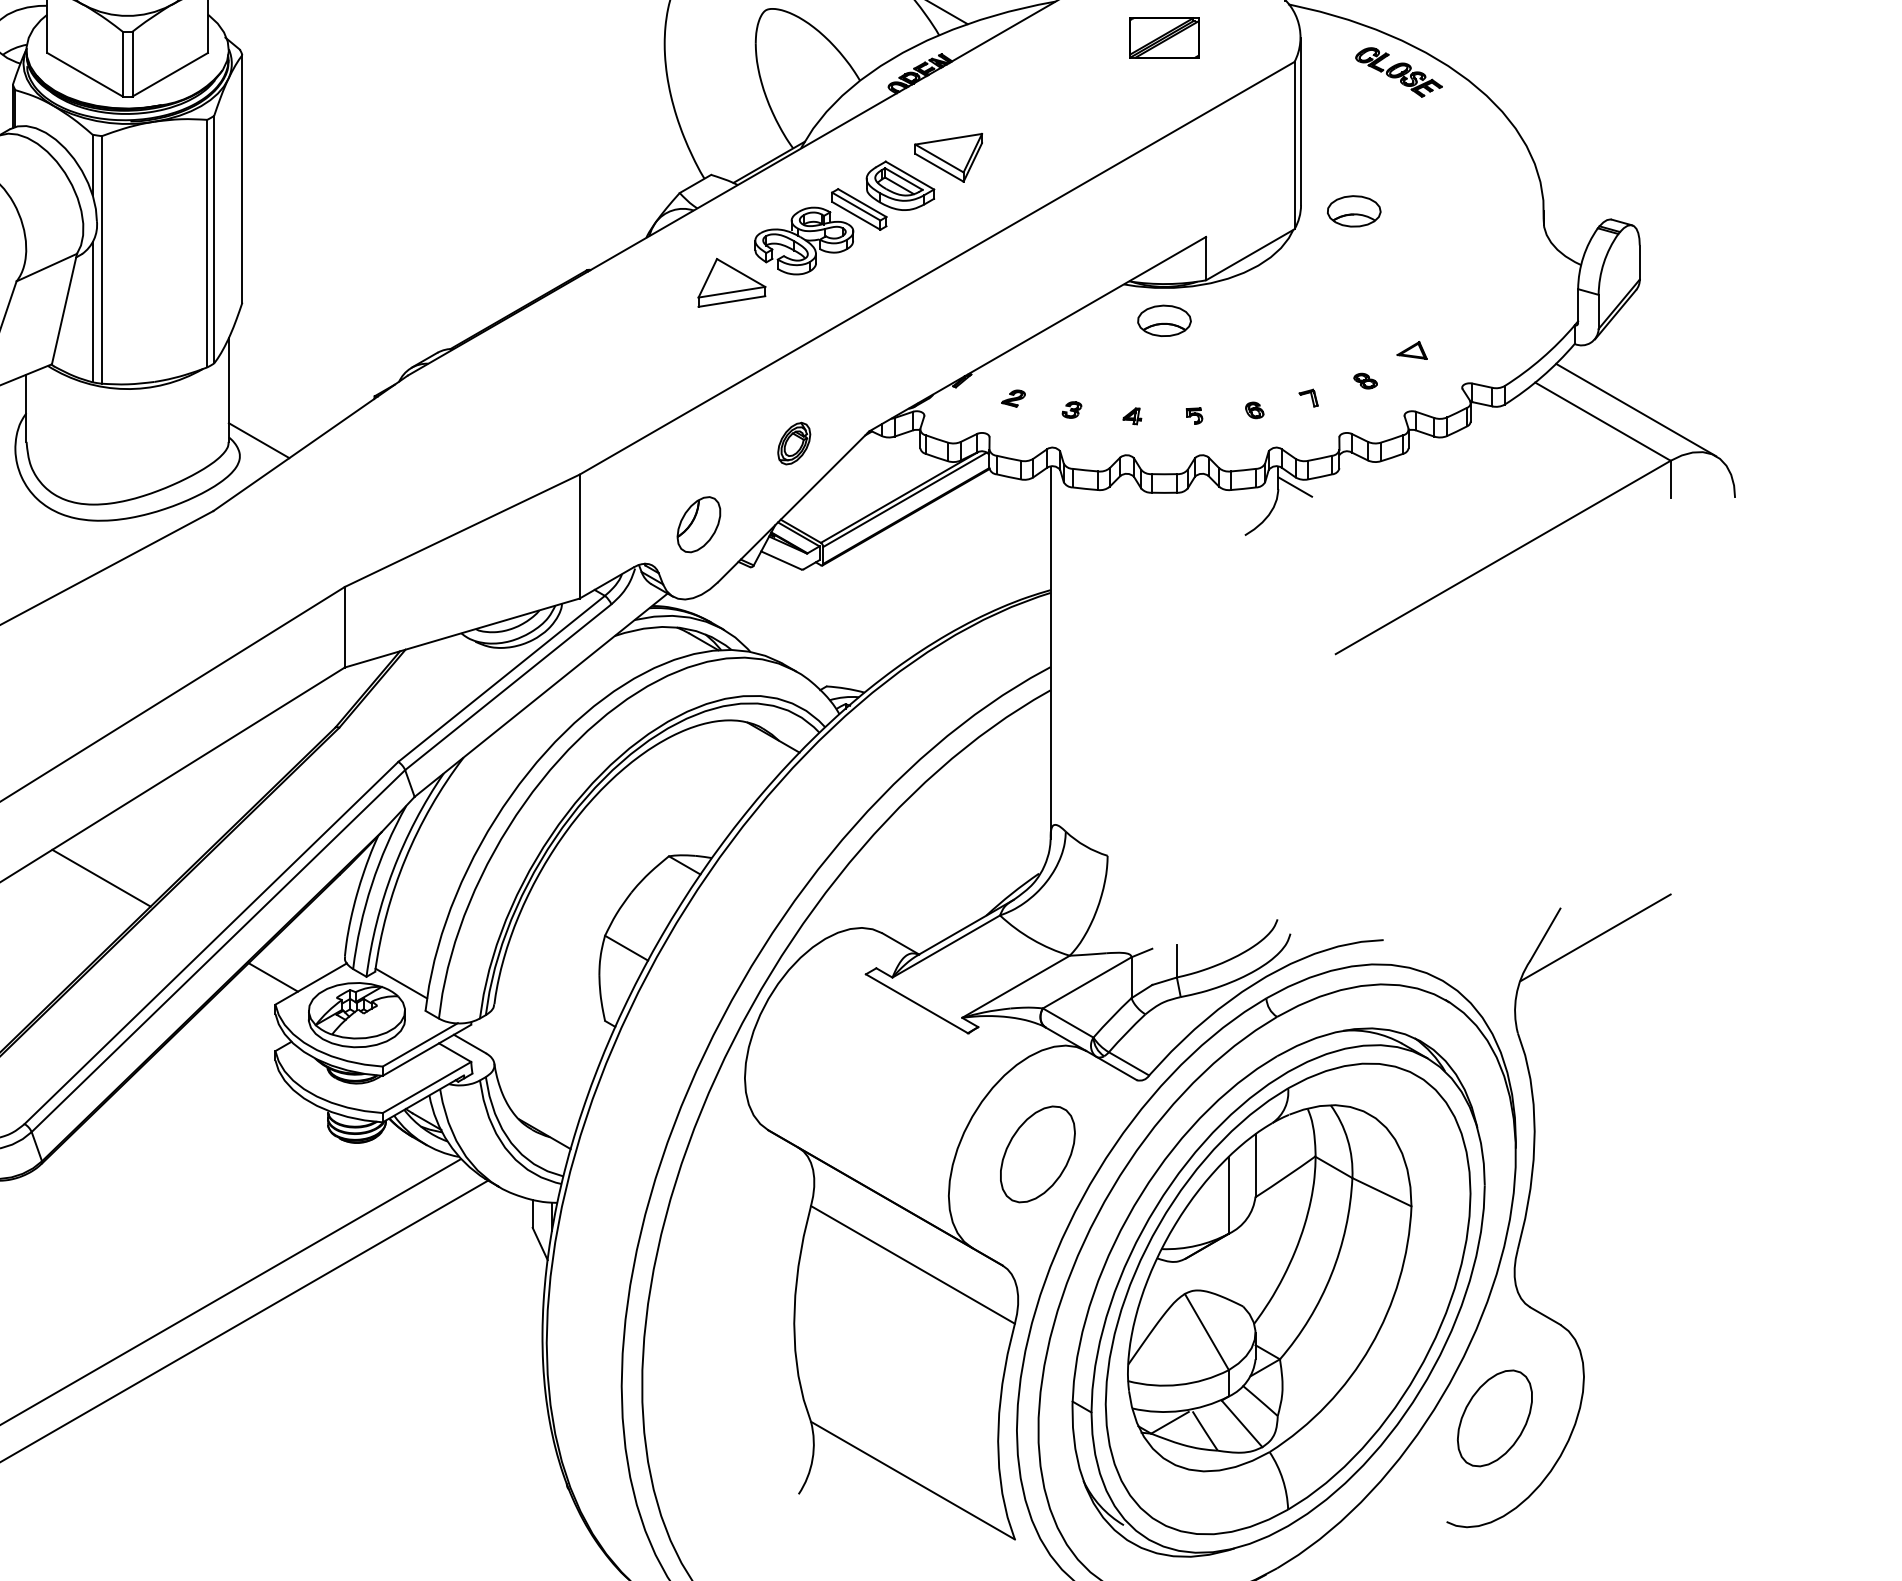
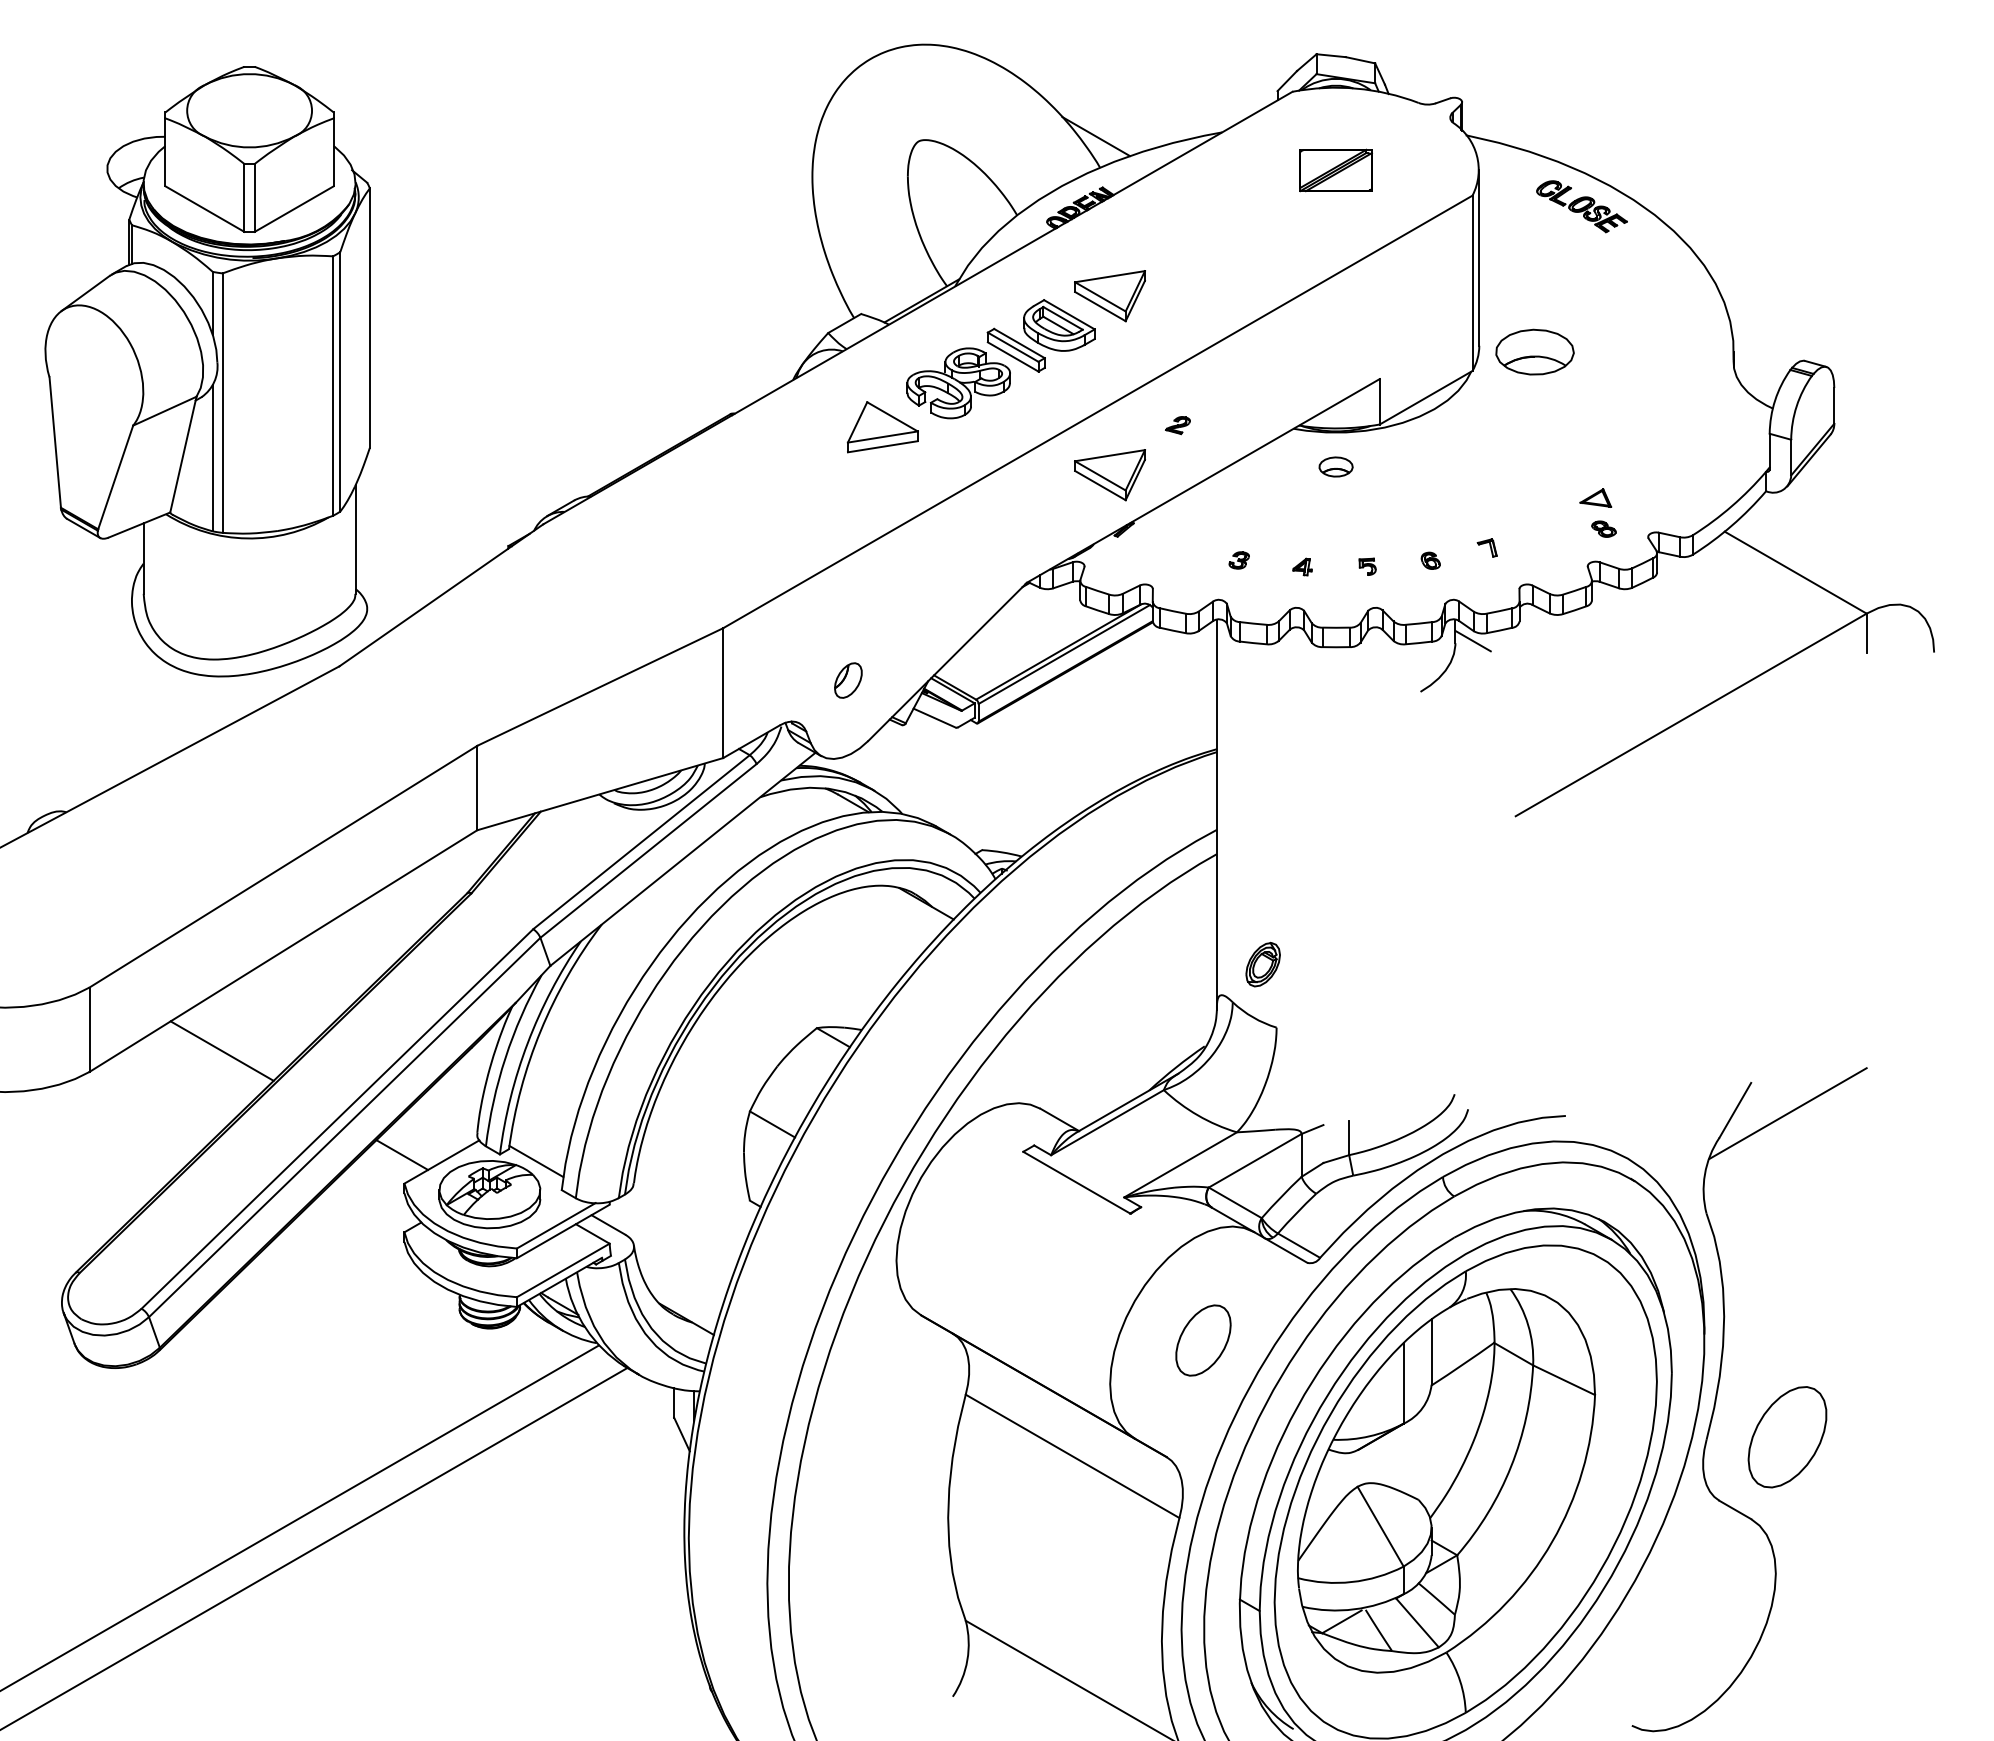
part: (1353, 211) -> (1534, 352), size x1.4
part: (1163, 320) -> (1335, 466), size x0.6
part: (948, 328) -> (1109, 475), added
part: (1365, 380) -> (1603, 528), moved
part: (1013, 398) -> (1177, 425), moved
line: (1636, 410) -> (1830, 560), removed
line: (259, 440) -> (387, 592), removed
part: (793, 443) -> (1262, 964), moved
part: (699, 524) -> (848, 680), size x0.6
part: (1037, 1154) -> (1203, 1340), size x0.7
part: (1494, 1418) -> (1787, 1437), moved

